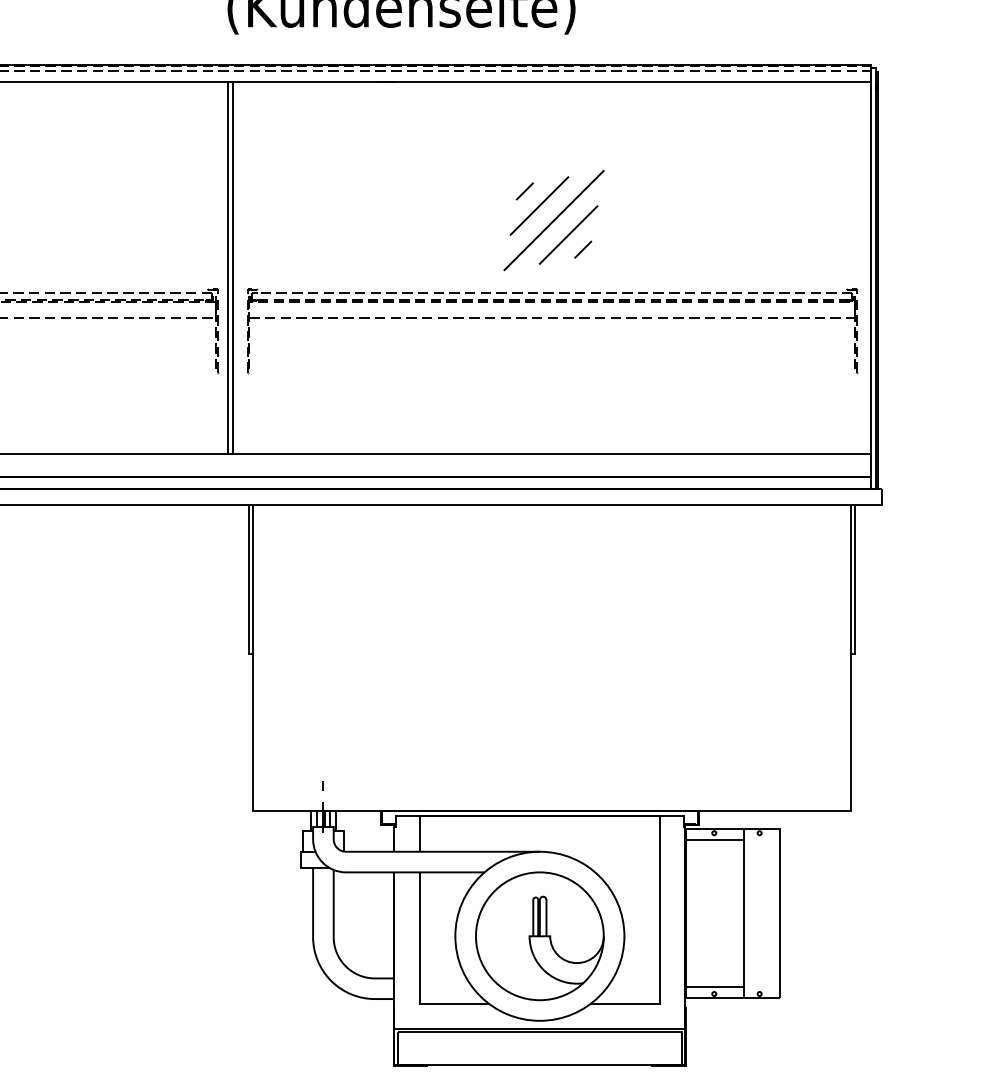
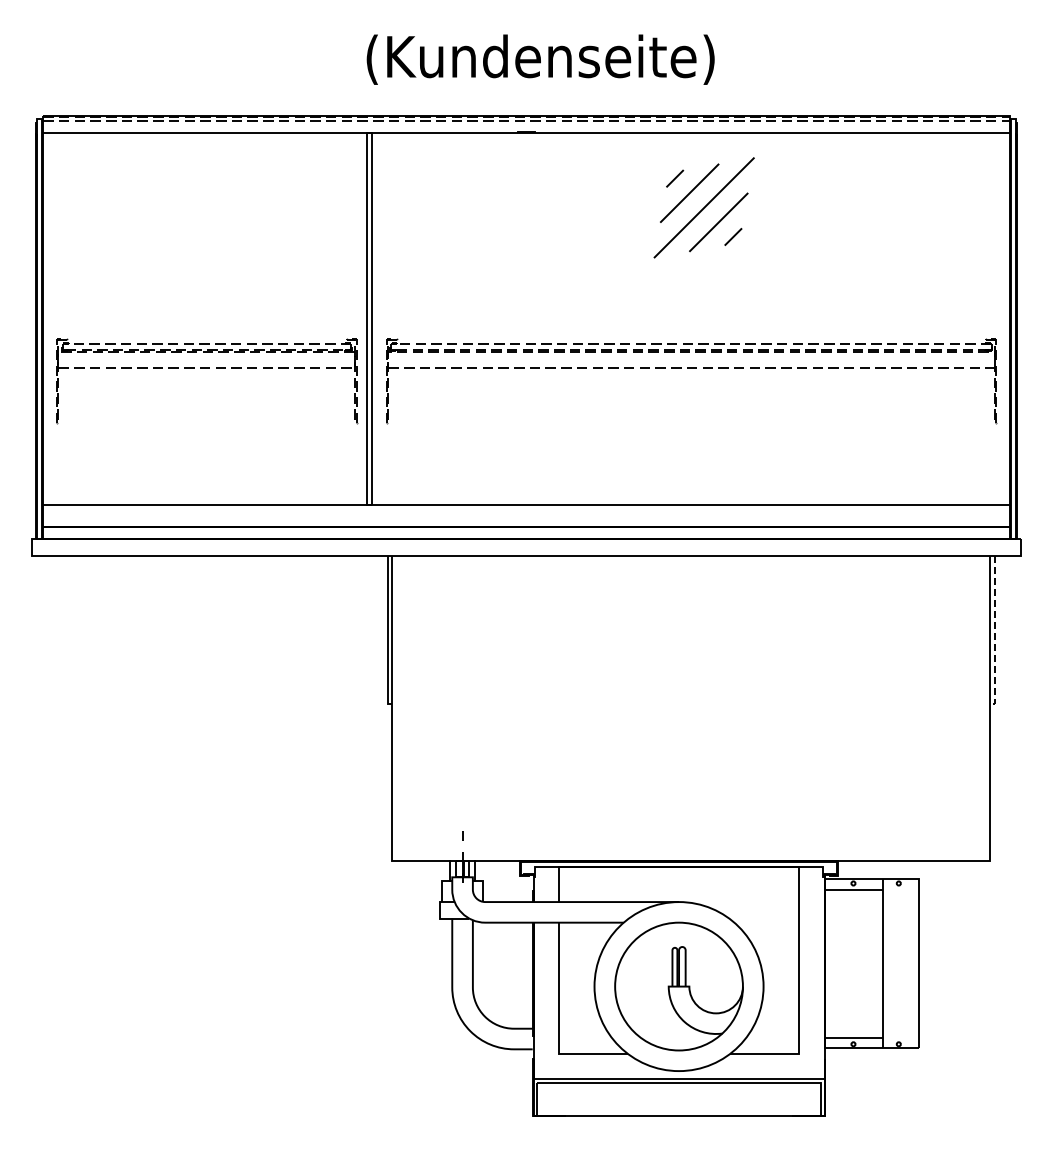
part: (553, 220) -> (703, 207), moved
line: (855, 583) -> (994, 633), solid -> dashed

